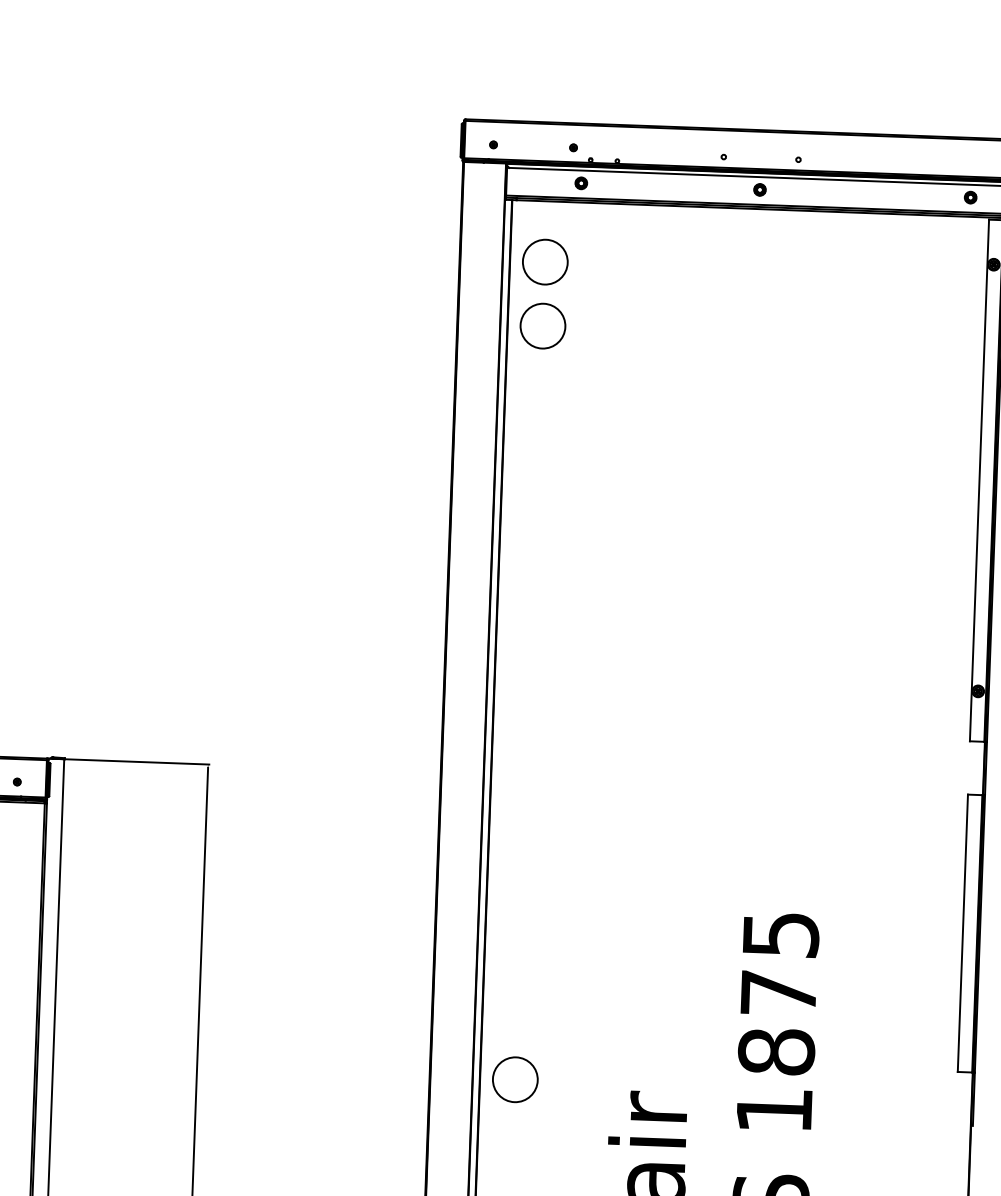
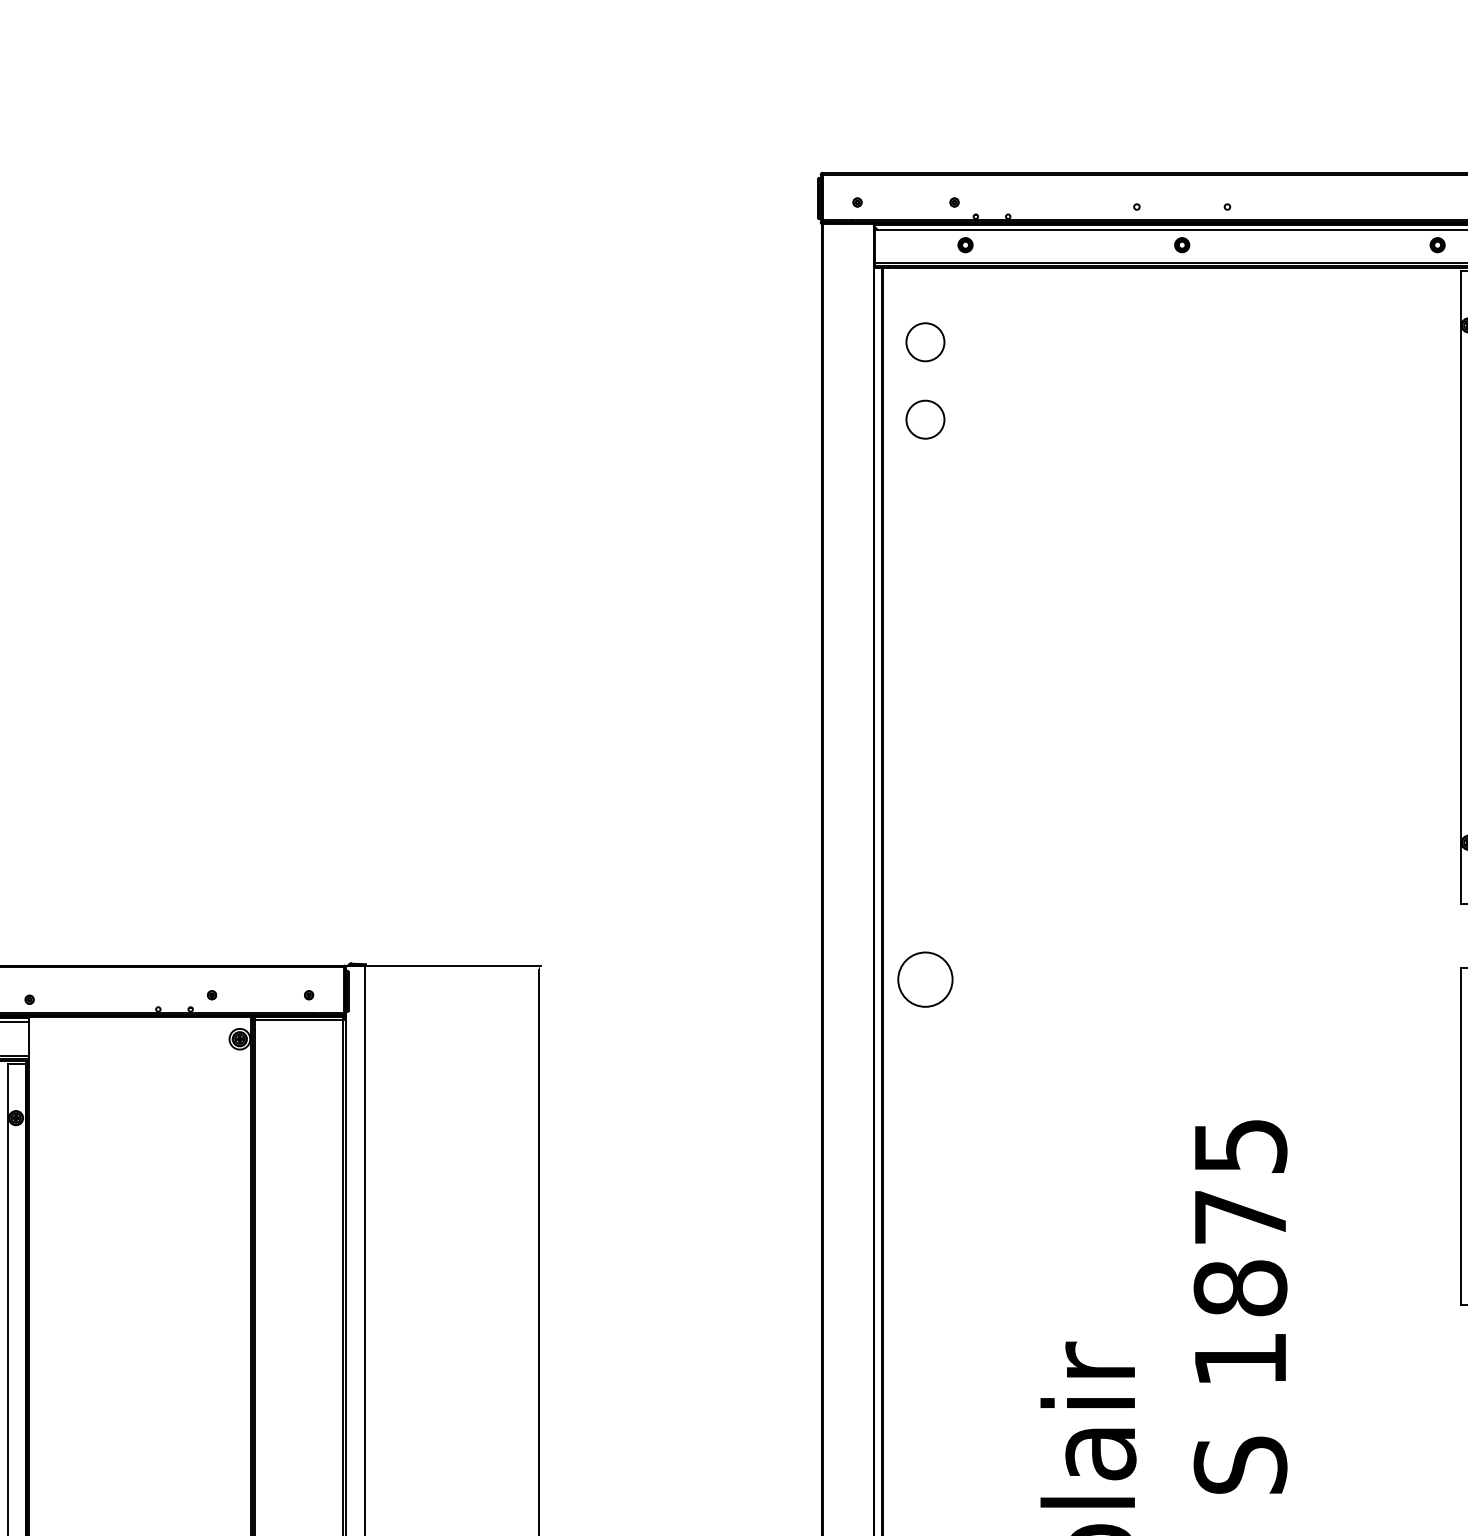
circle: (545, 262) -> (925, 342), size x0.7
circle: (543, 325) -> (925, 419), size x0.7
circle: (515, 1079) -> (925, 979), moved

